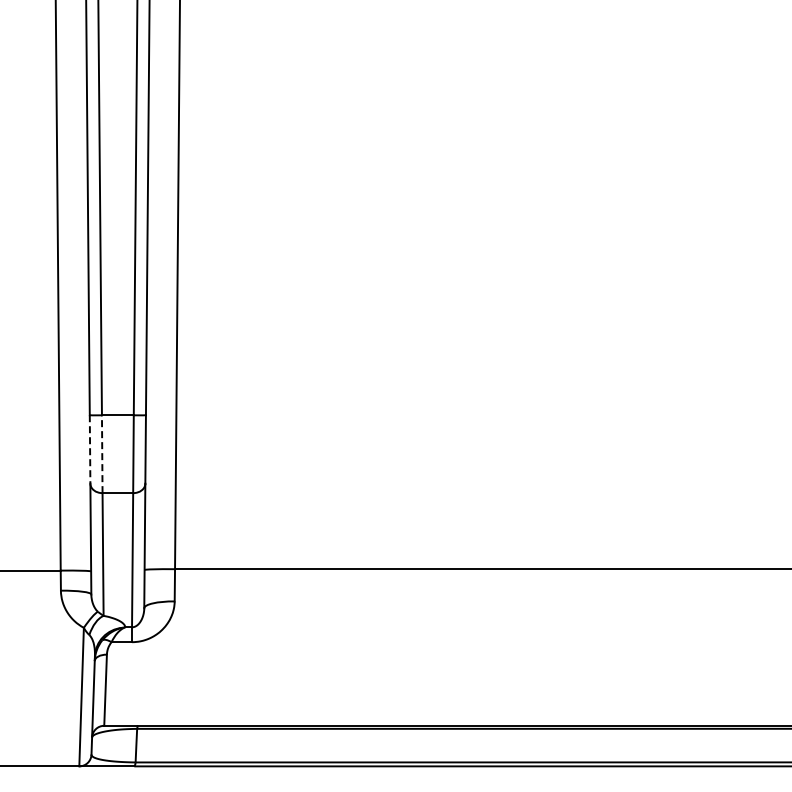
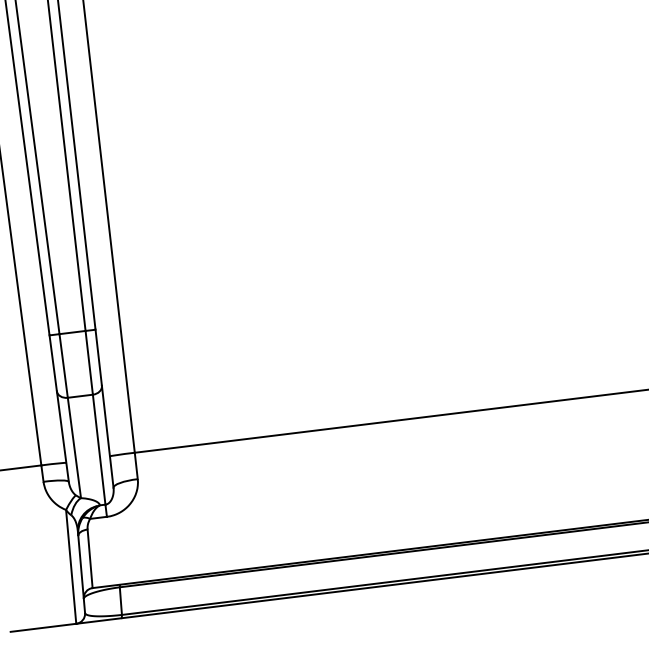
line: (90, 449) -> (53, 363), dashed -> solid
line: (102, 454) -> (63, 366), dashed -> solid

